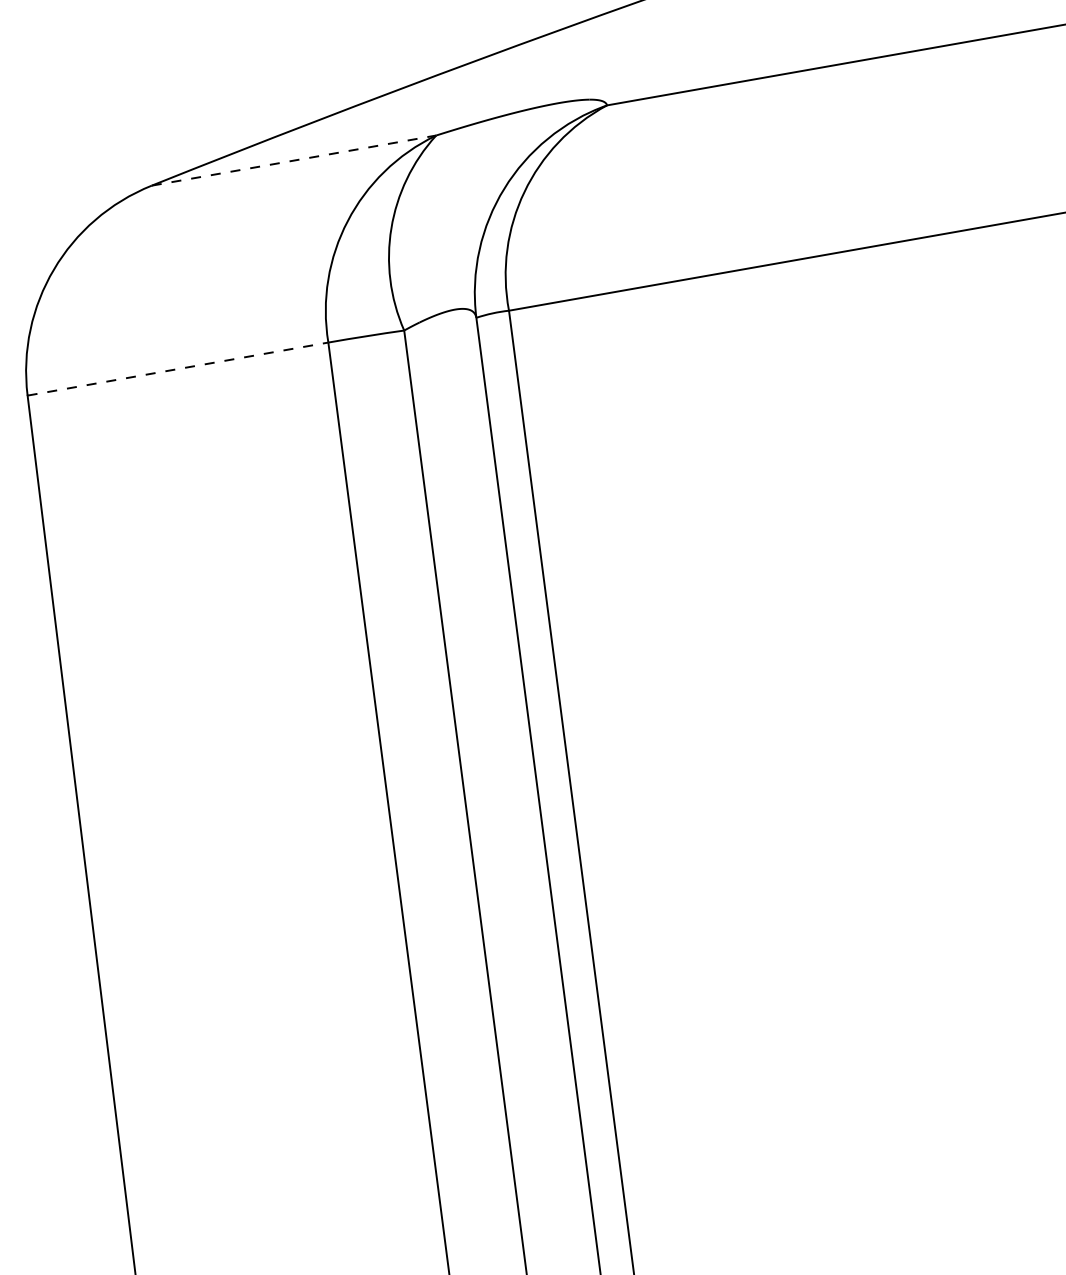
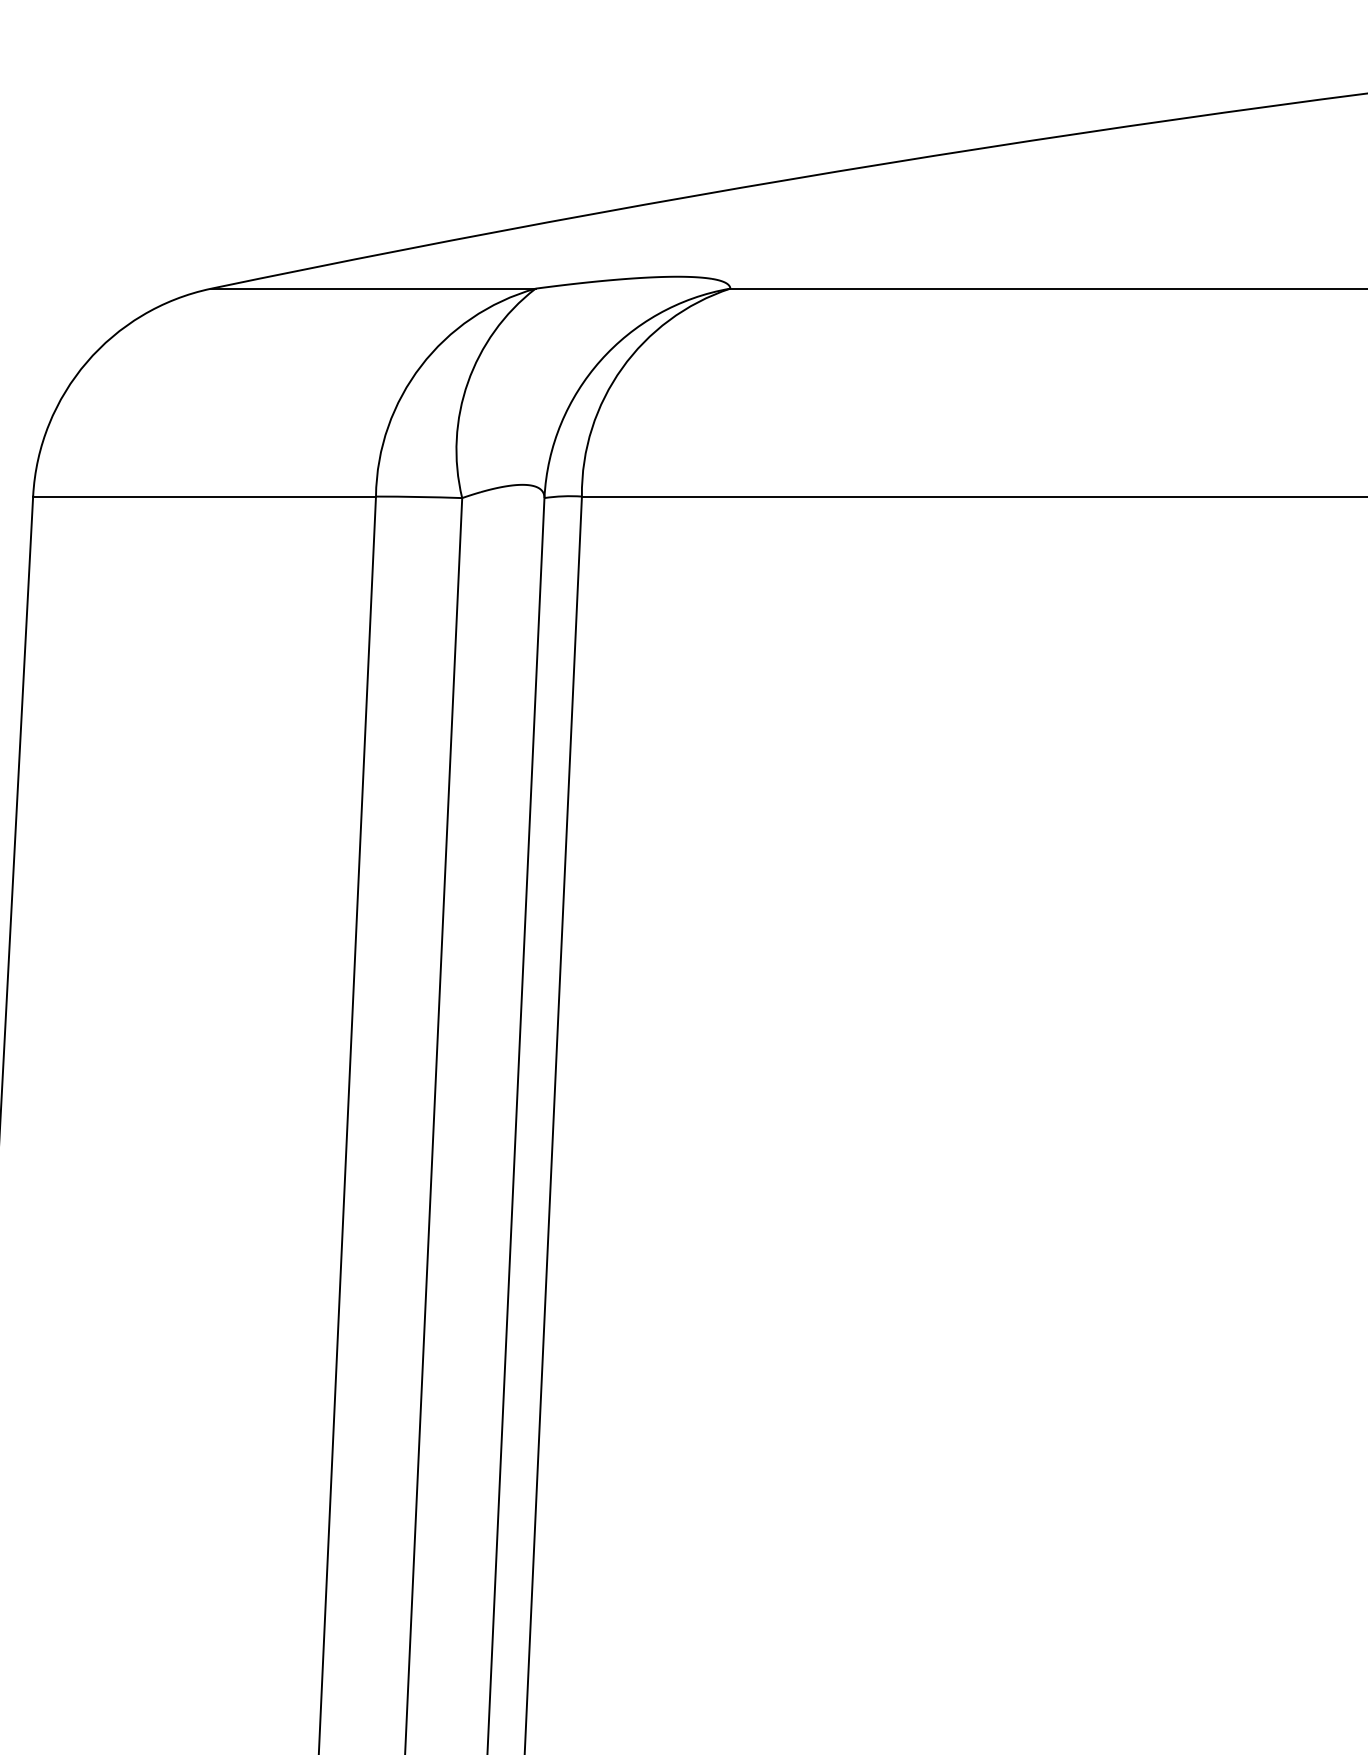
line: (293, 160) -> (373, 288), dashed -> solid
line: (178, 368) -> (205, 496), dashed -> solid

